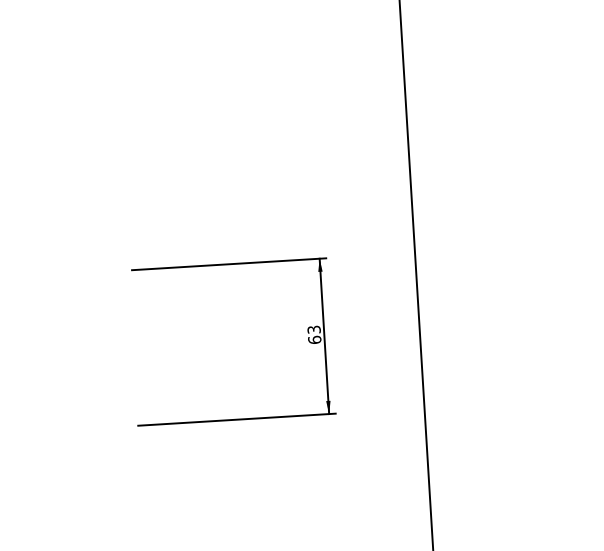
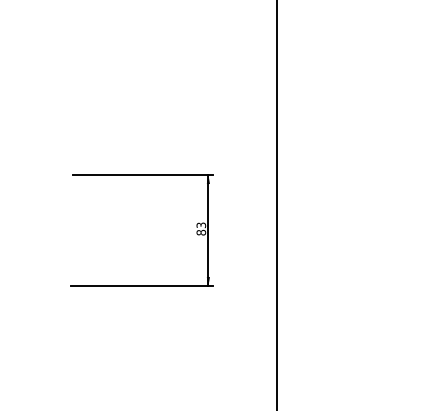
text: (313, 339) -> (200, 232), 63 -> 83

